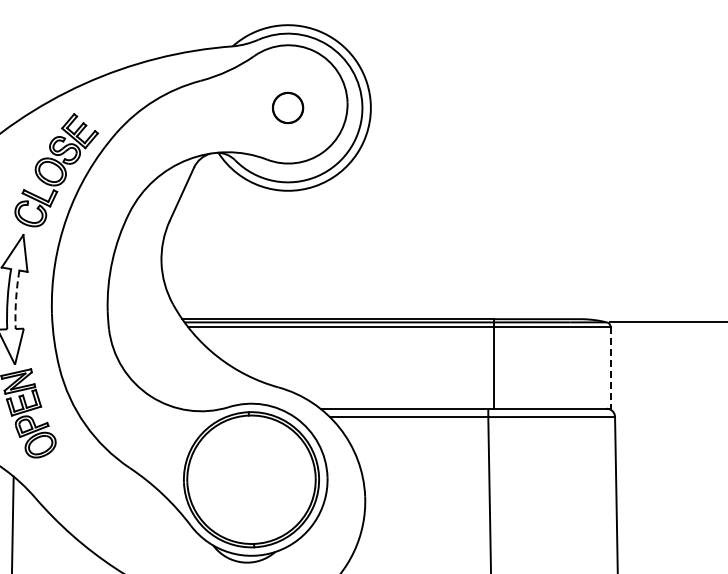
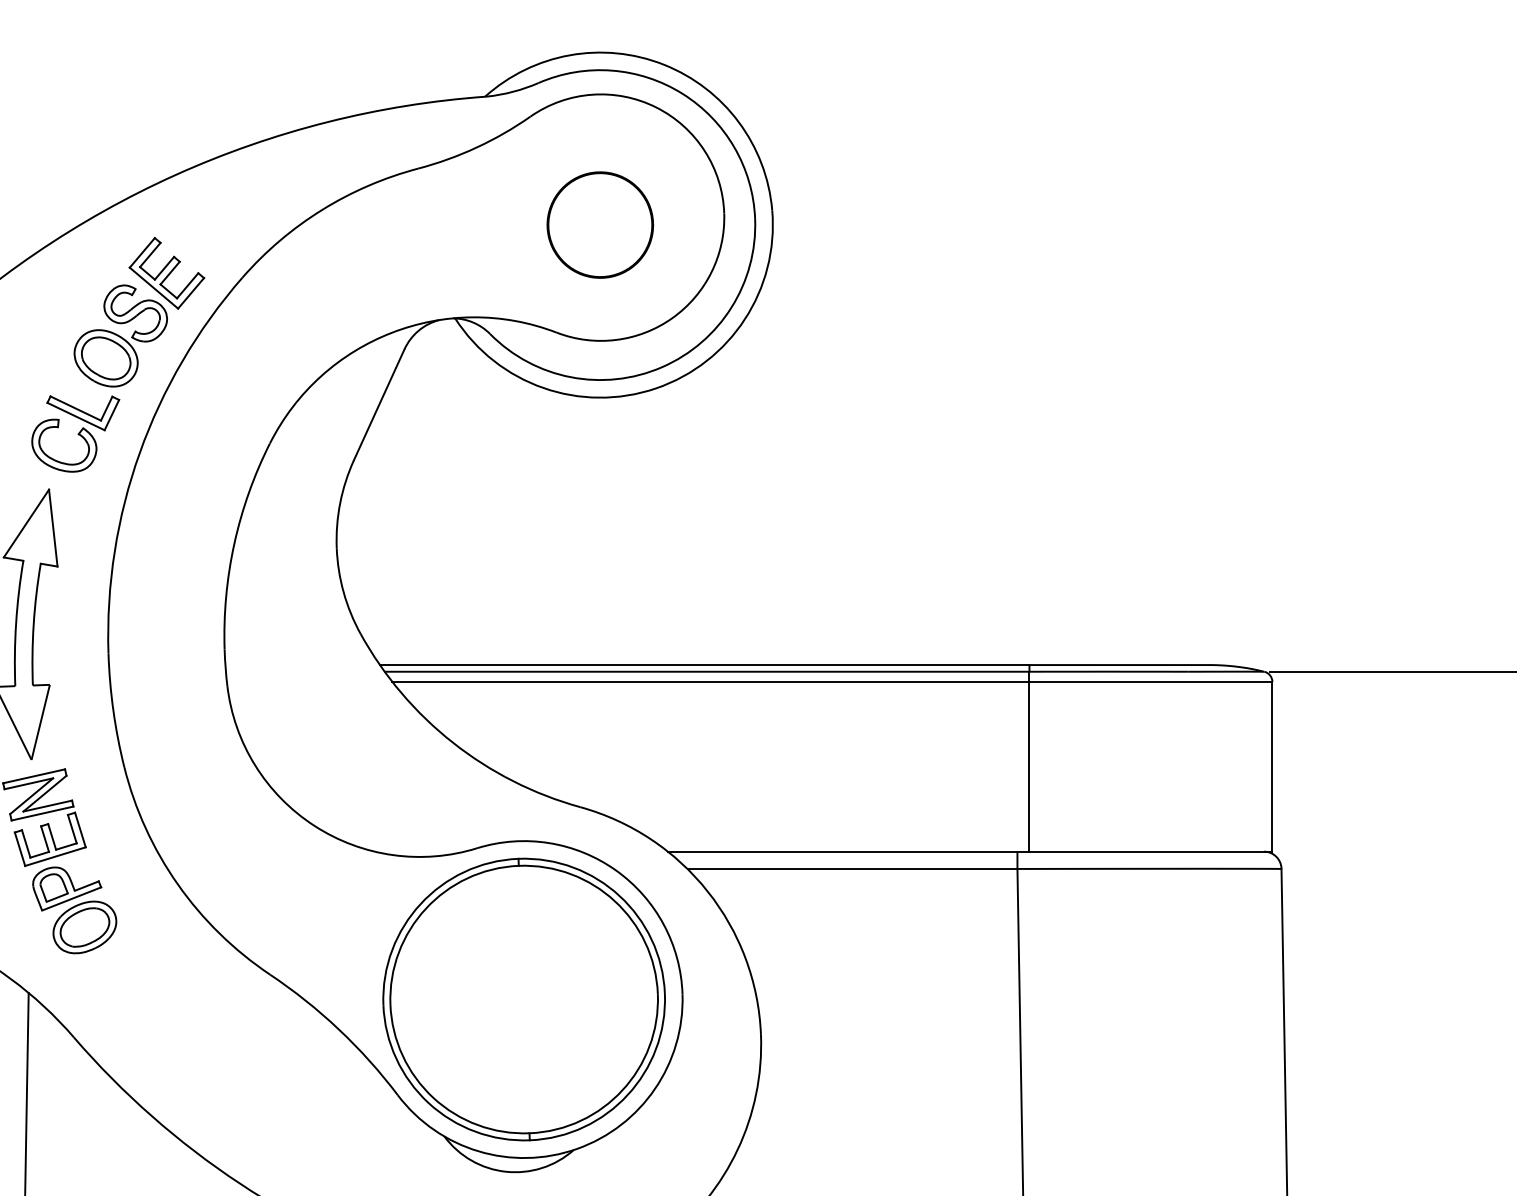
part: (287, 107) -> (599, 224), size x1.67
arc: (16, 299) -> (34, 624), dashed -> solid
line: (610, 368) -> (1272, 767), dashed -> solid

